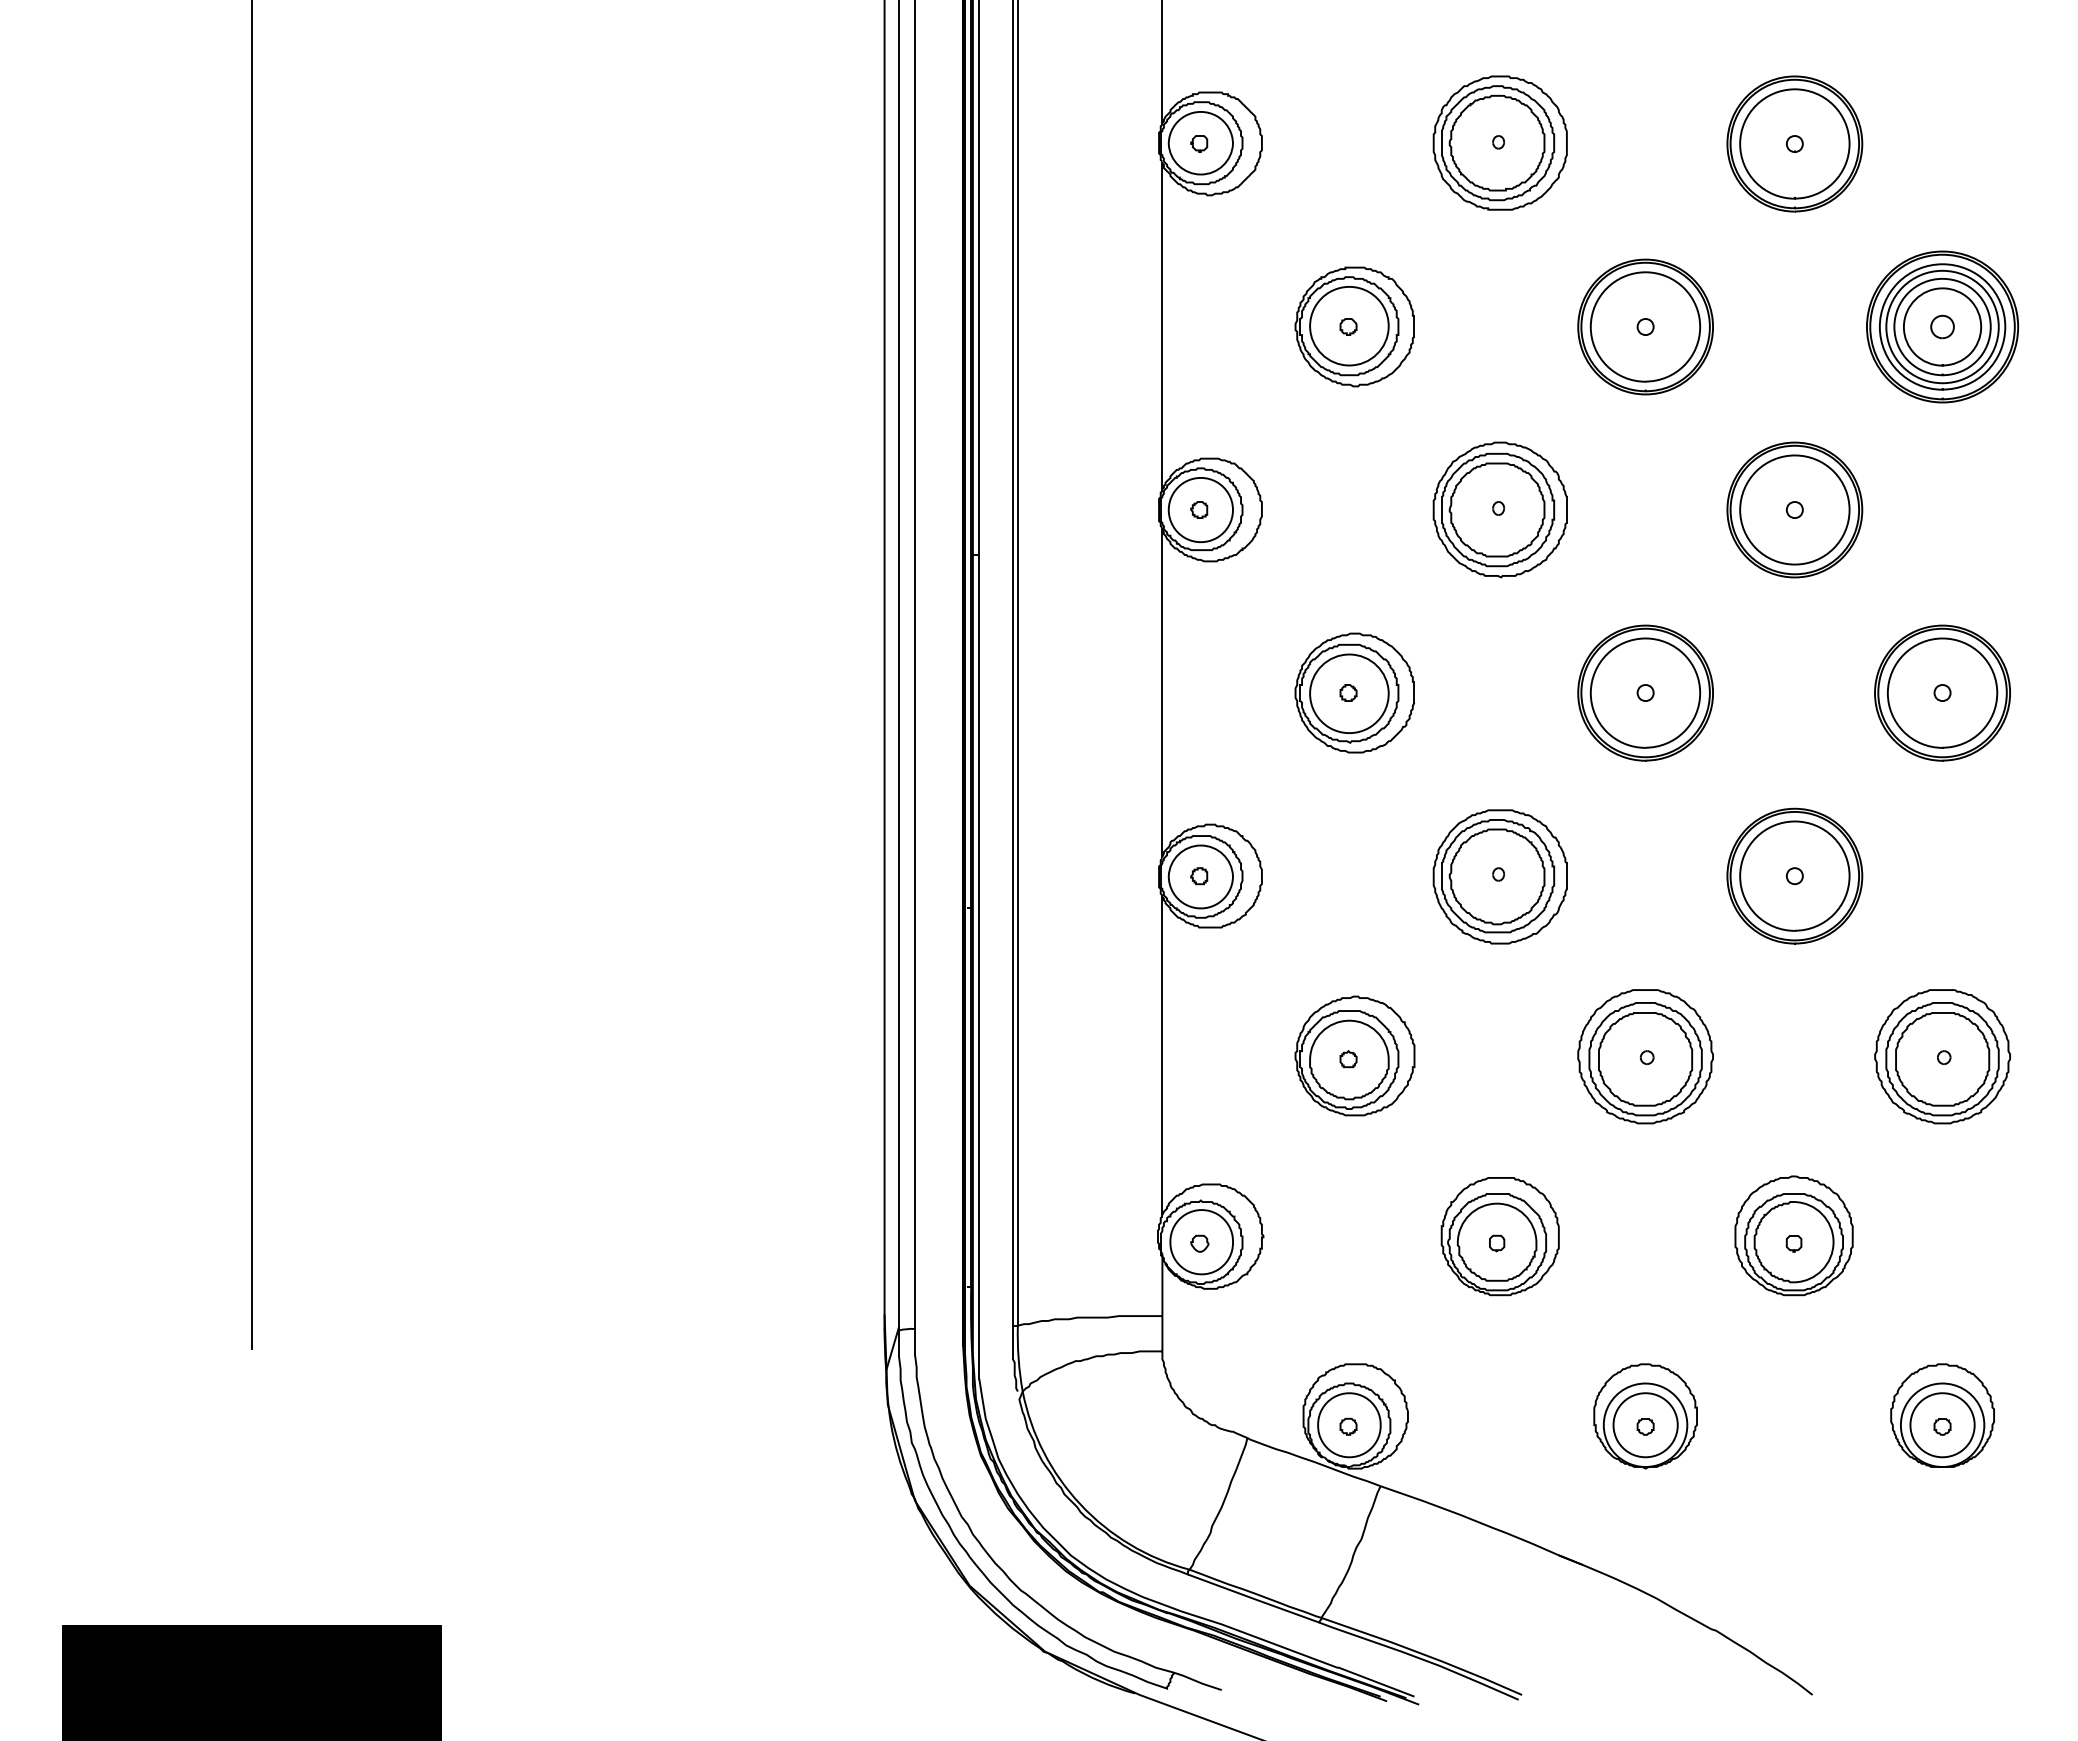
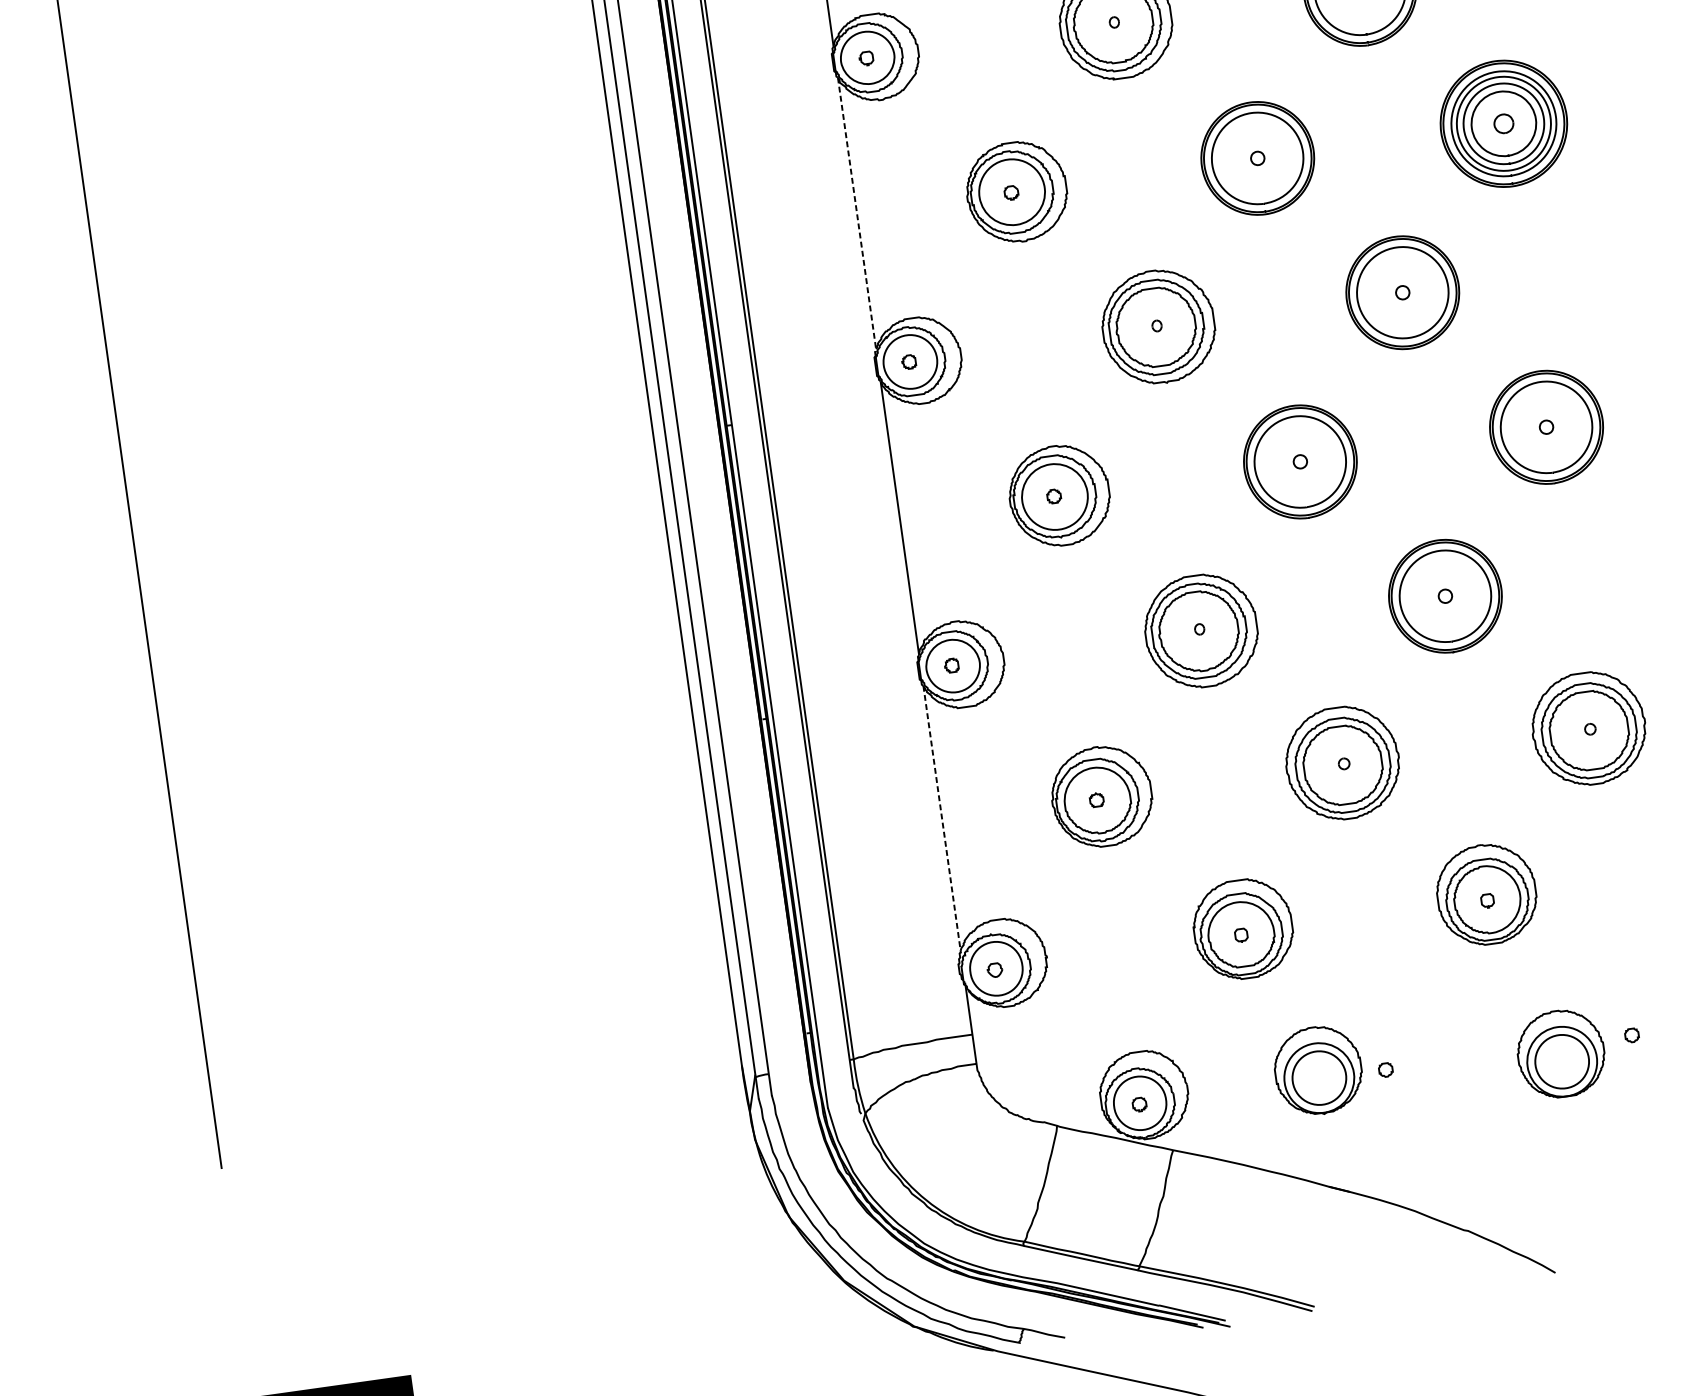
line: (1162, 327) -> (857, 215), solid -> dashed
line: (1162, 1057) -> (942, 820), solid -> dashed
part: (1942, 1415) -> (1560, 1053), moved
part: (1645, 1416) -> (1318, 1070), moved

